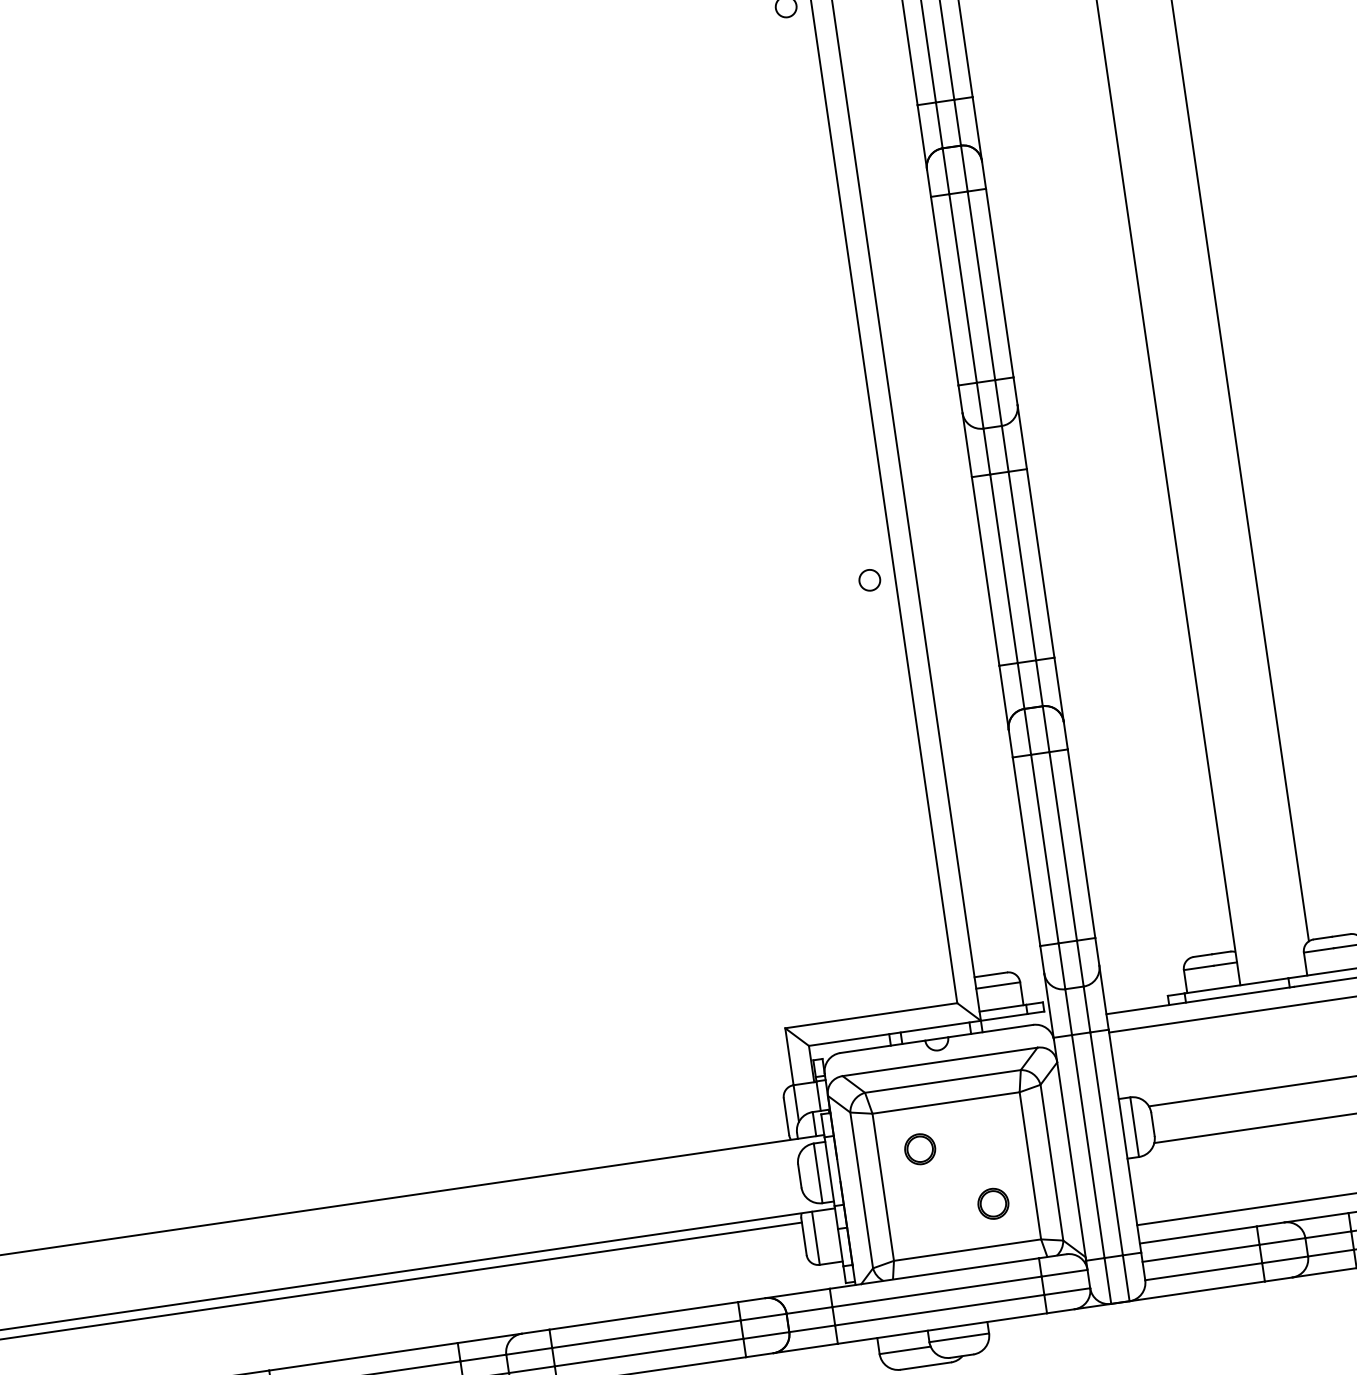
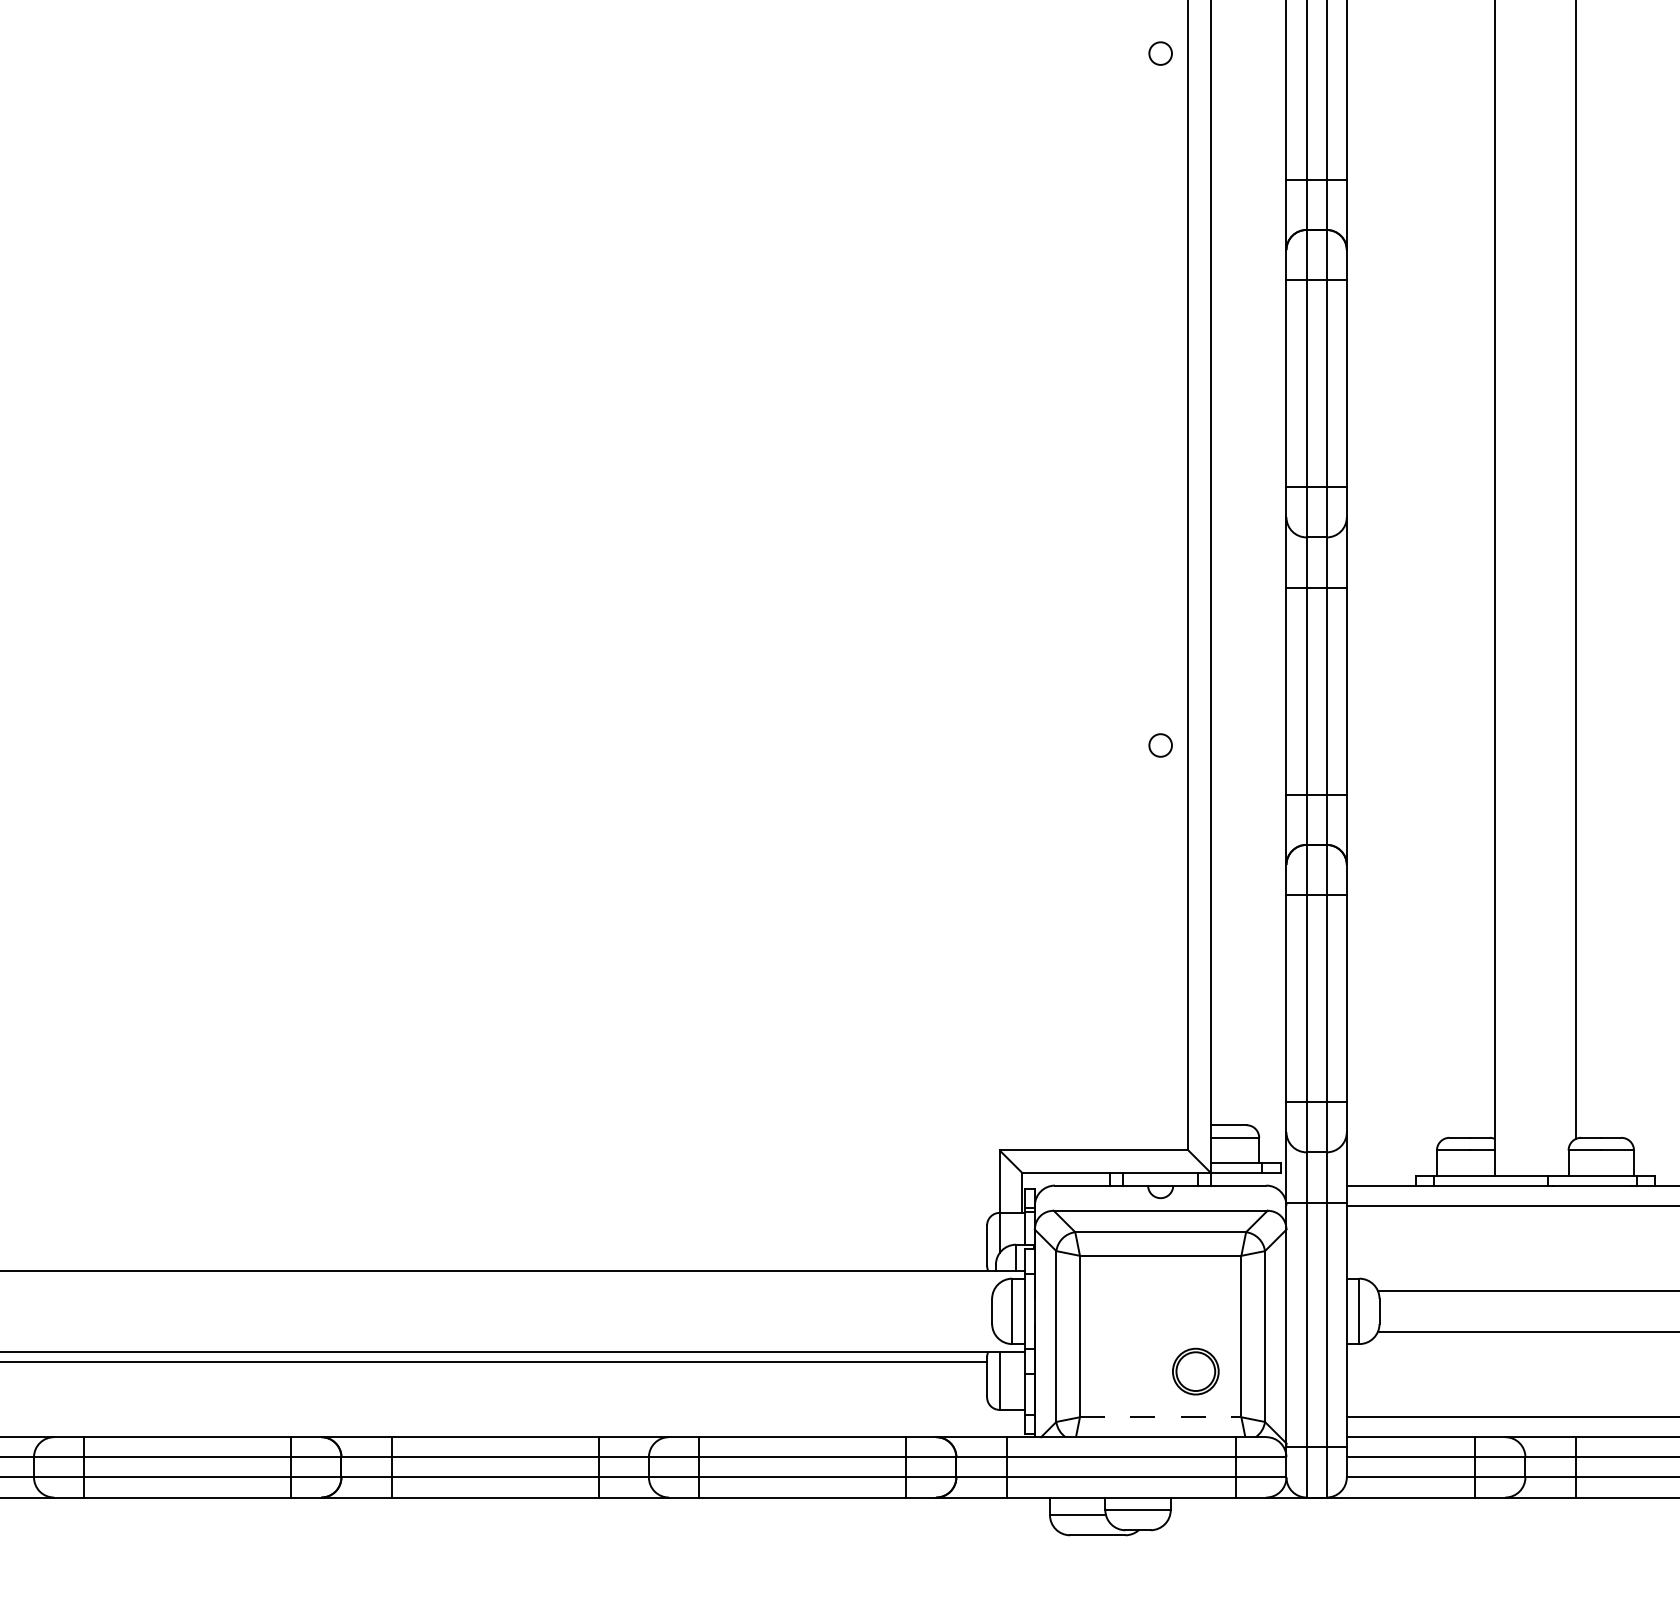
circle: (869, 580) -> (1160, 745), moved
part: (920, 1149) -> (1125, 1301), removed
part: (993, 1203) -> (1195, 1371), size x1.4
line: (967, 1250) -> (1160, 1417), solid -> dashed

